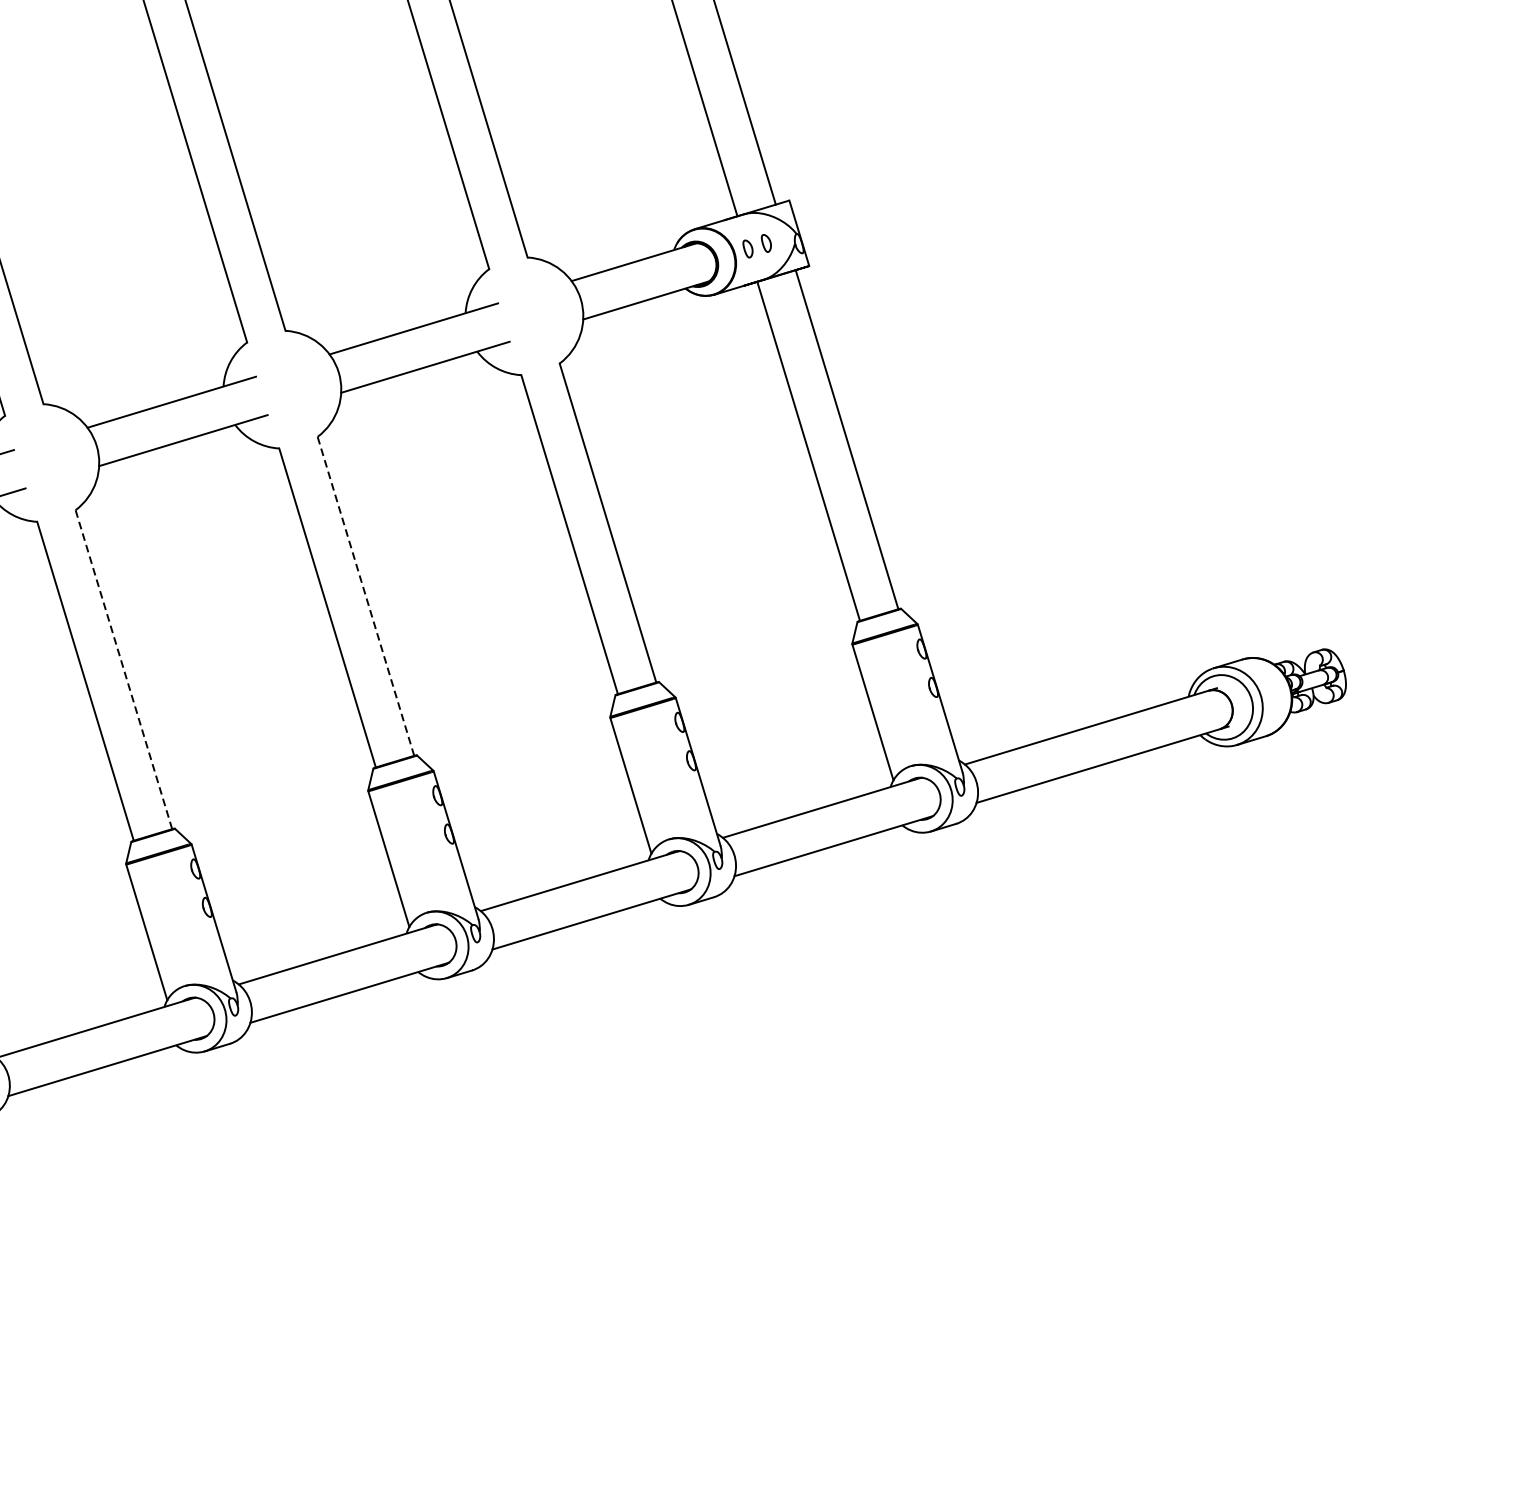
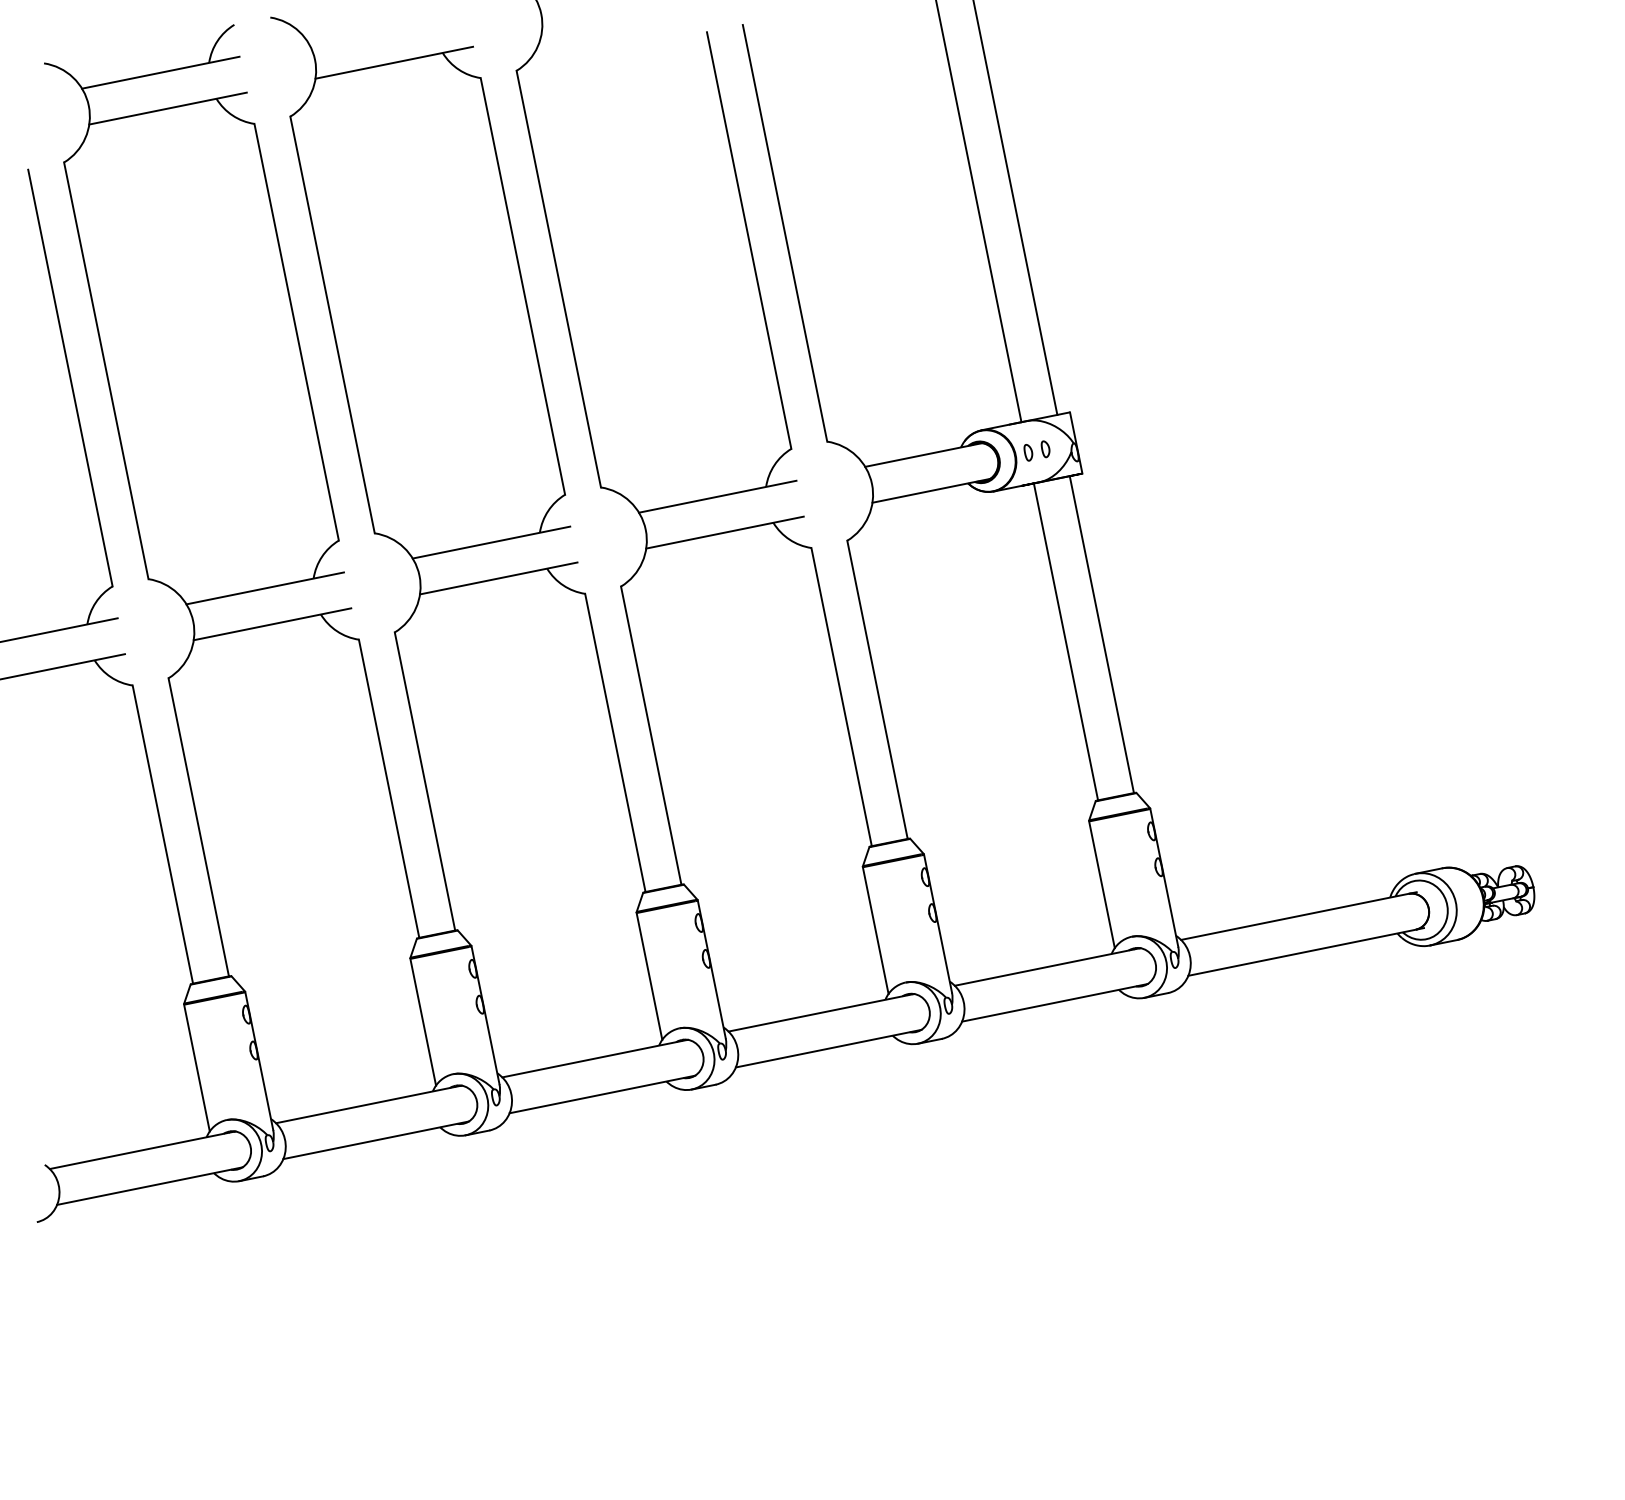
line: (366, 596) -> (651, 735), dashed -> solid
line: (123, 669) -> (424, 781), dashed -> solid

